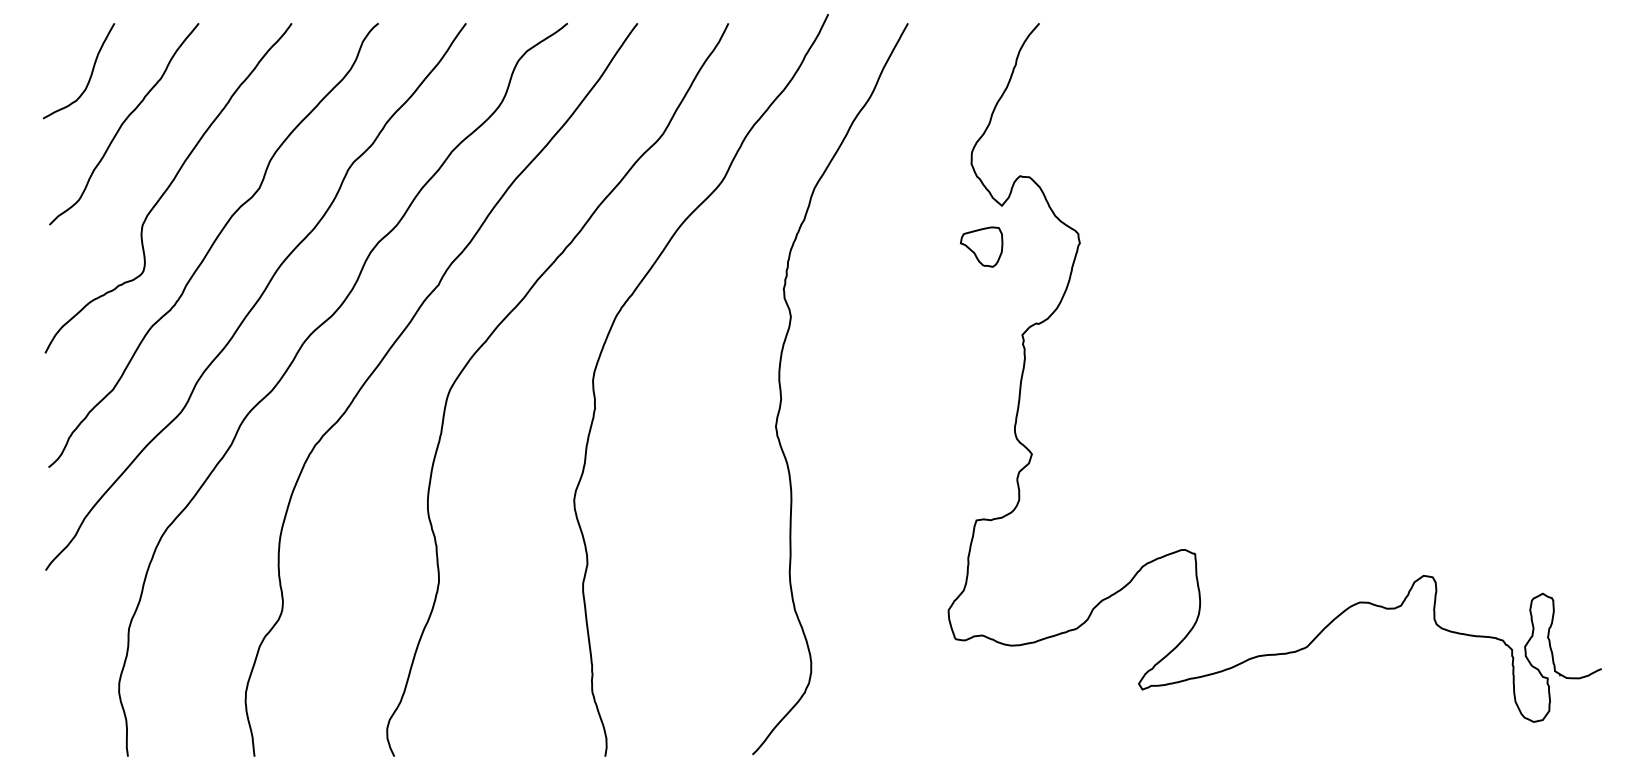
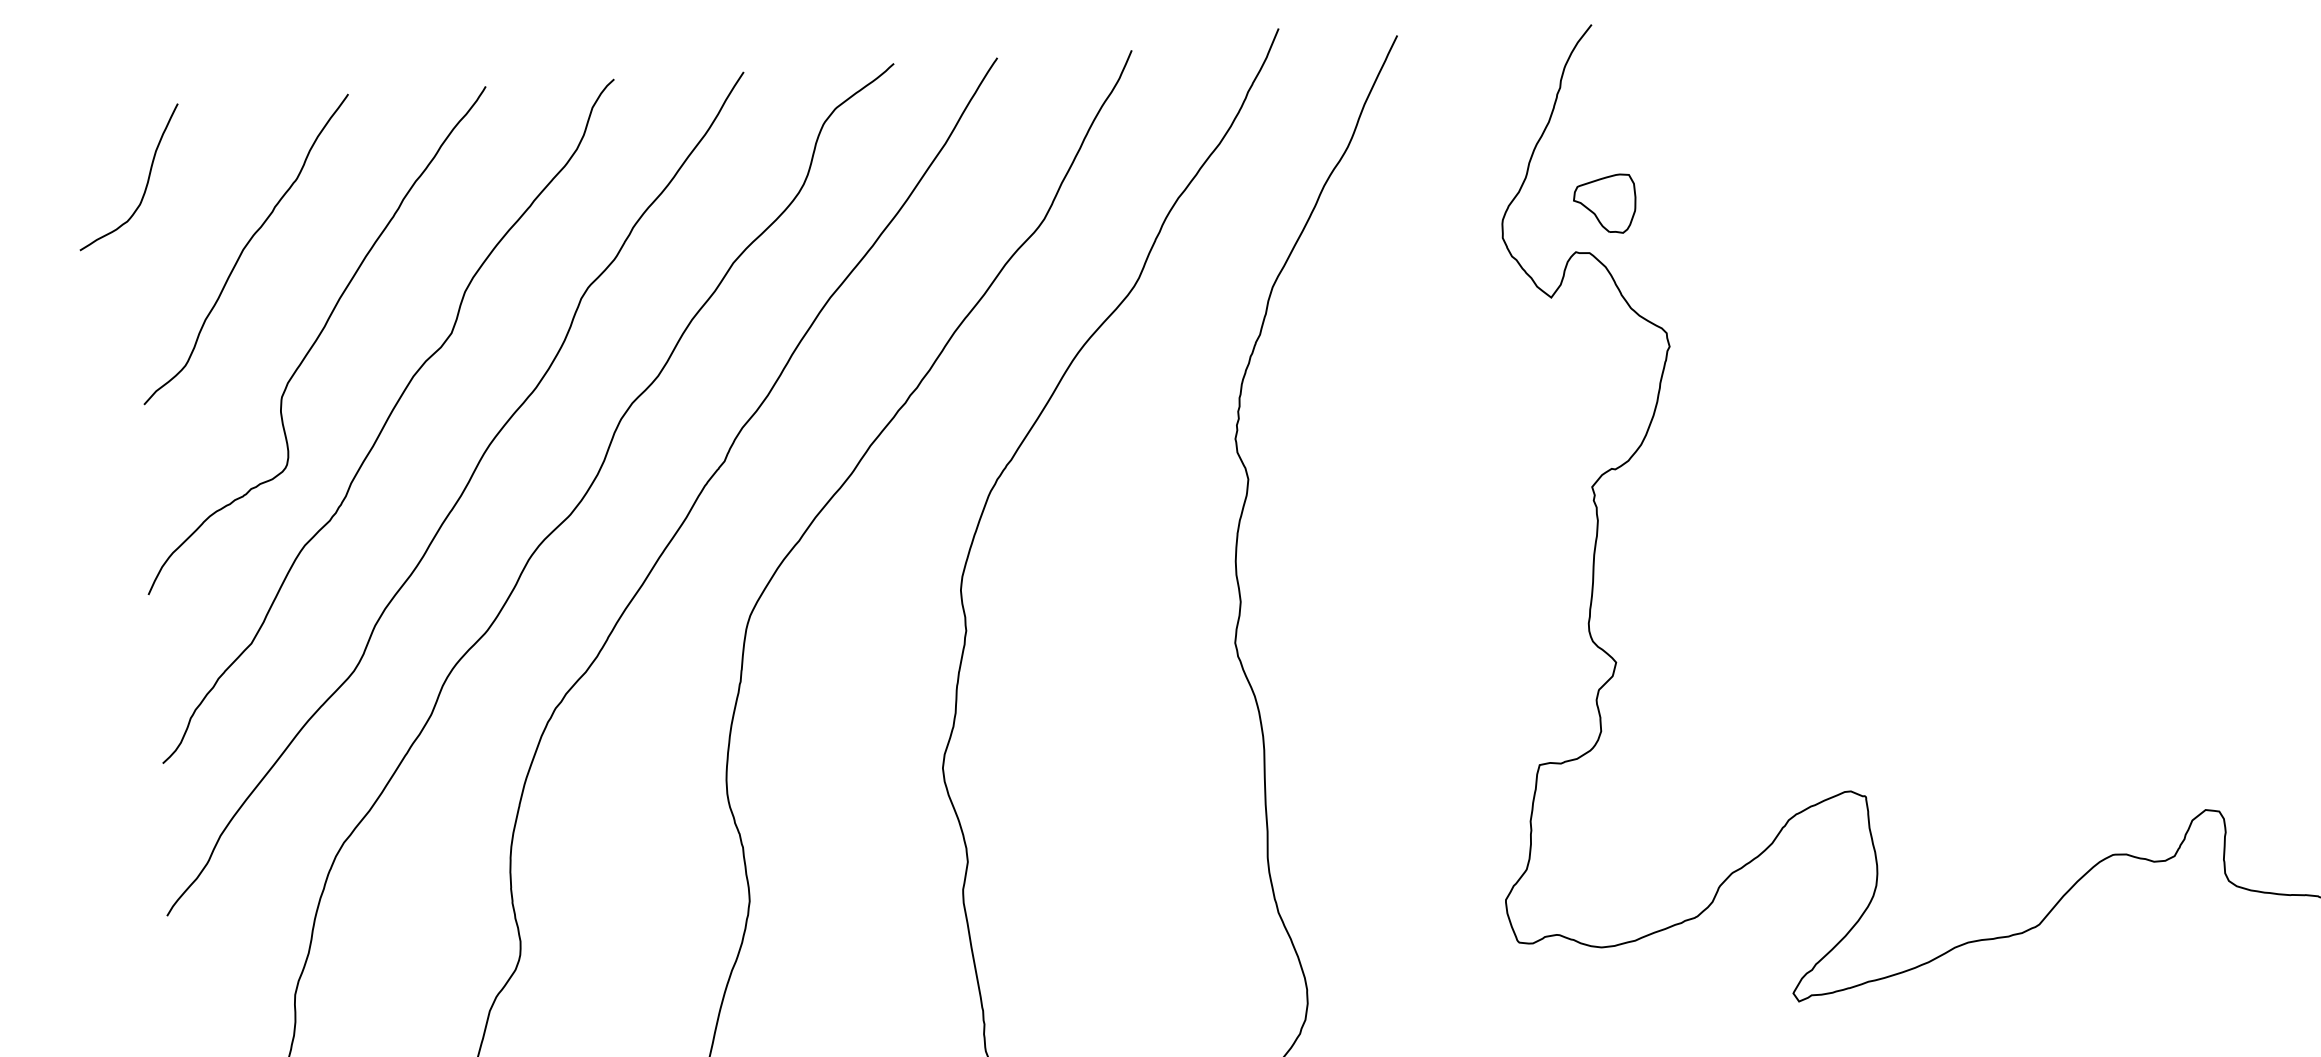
curve: (90, 74) -> (146, 181), moved
part: (981, 246) -> (1604, 203), moved

